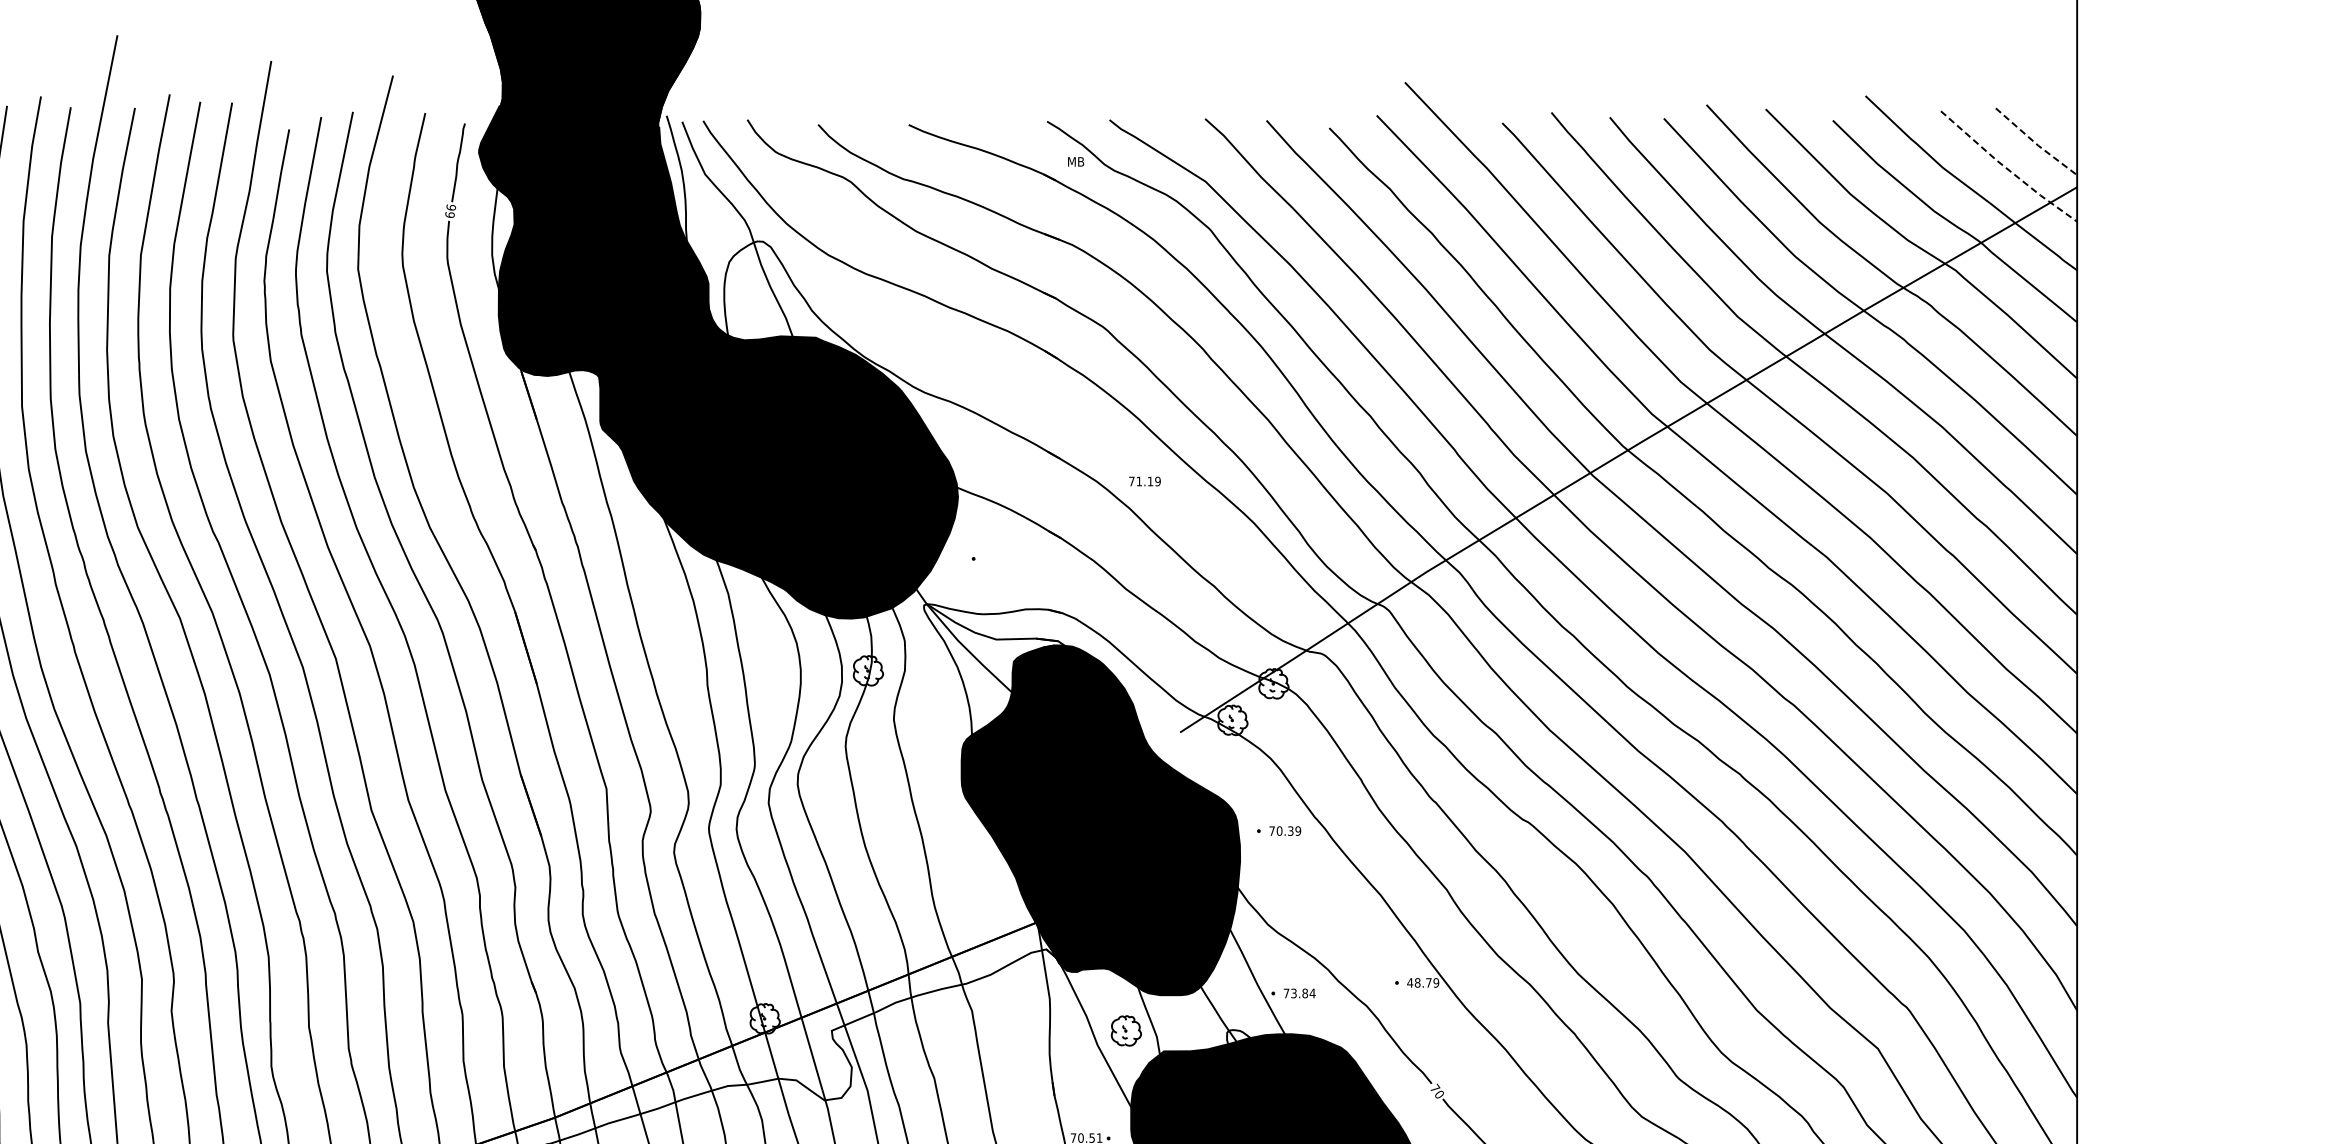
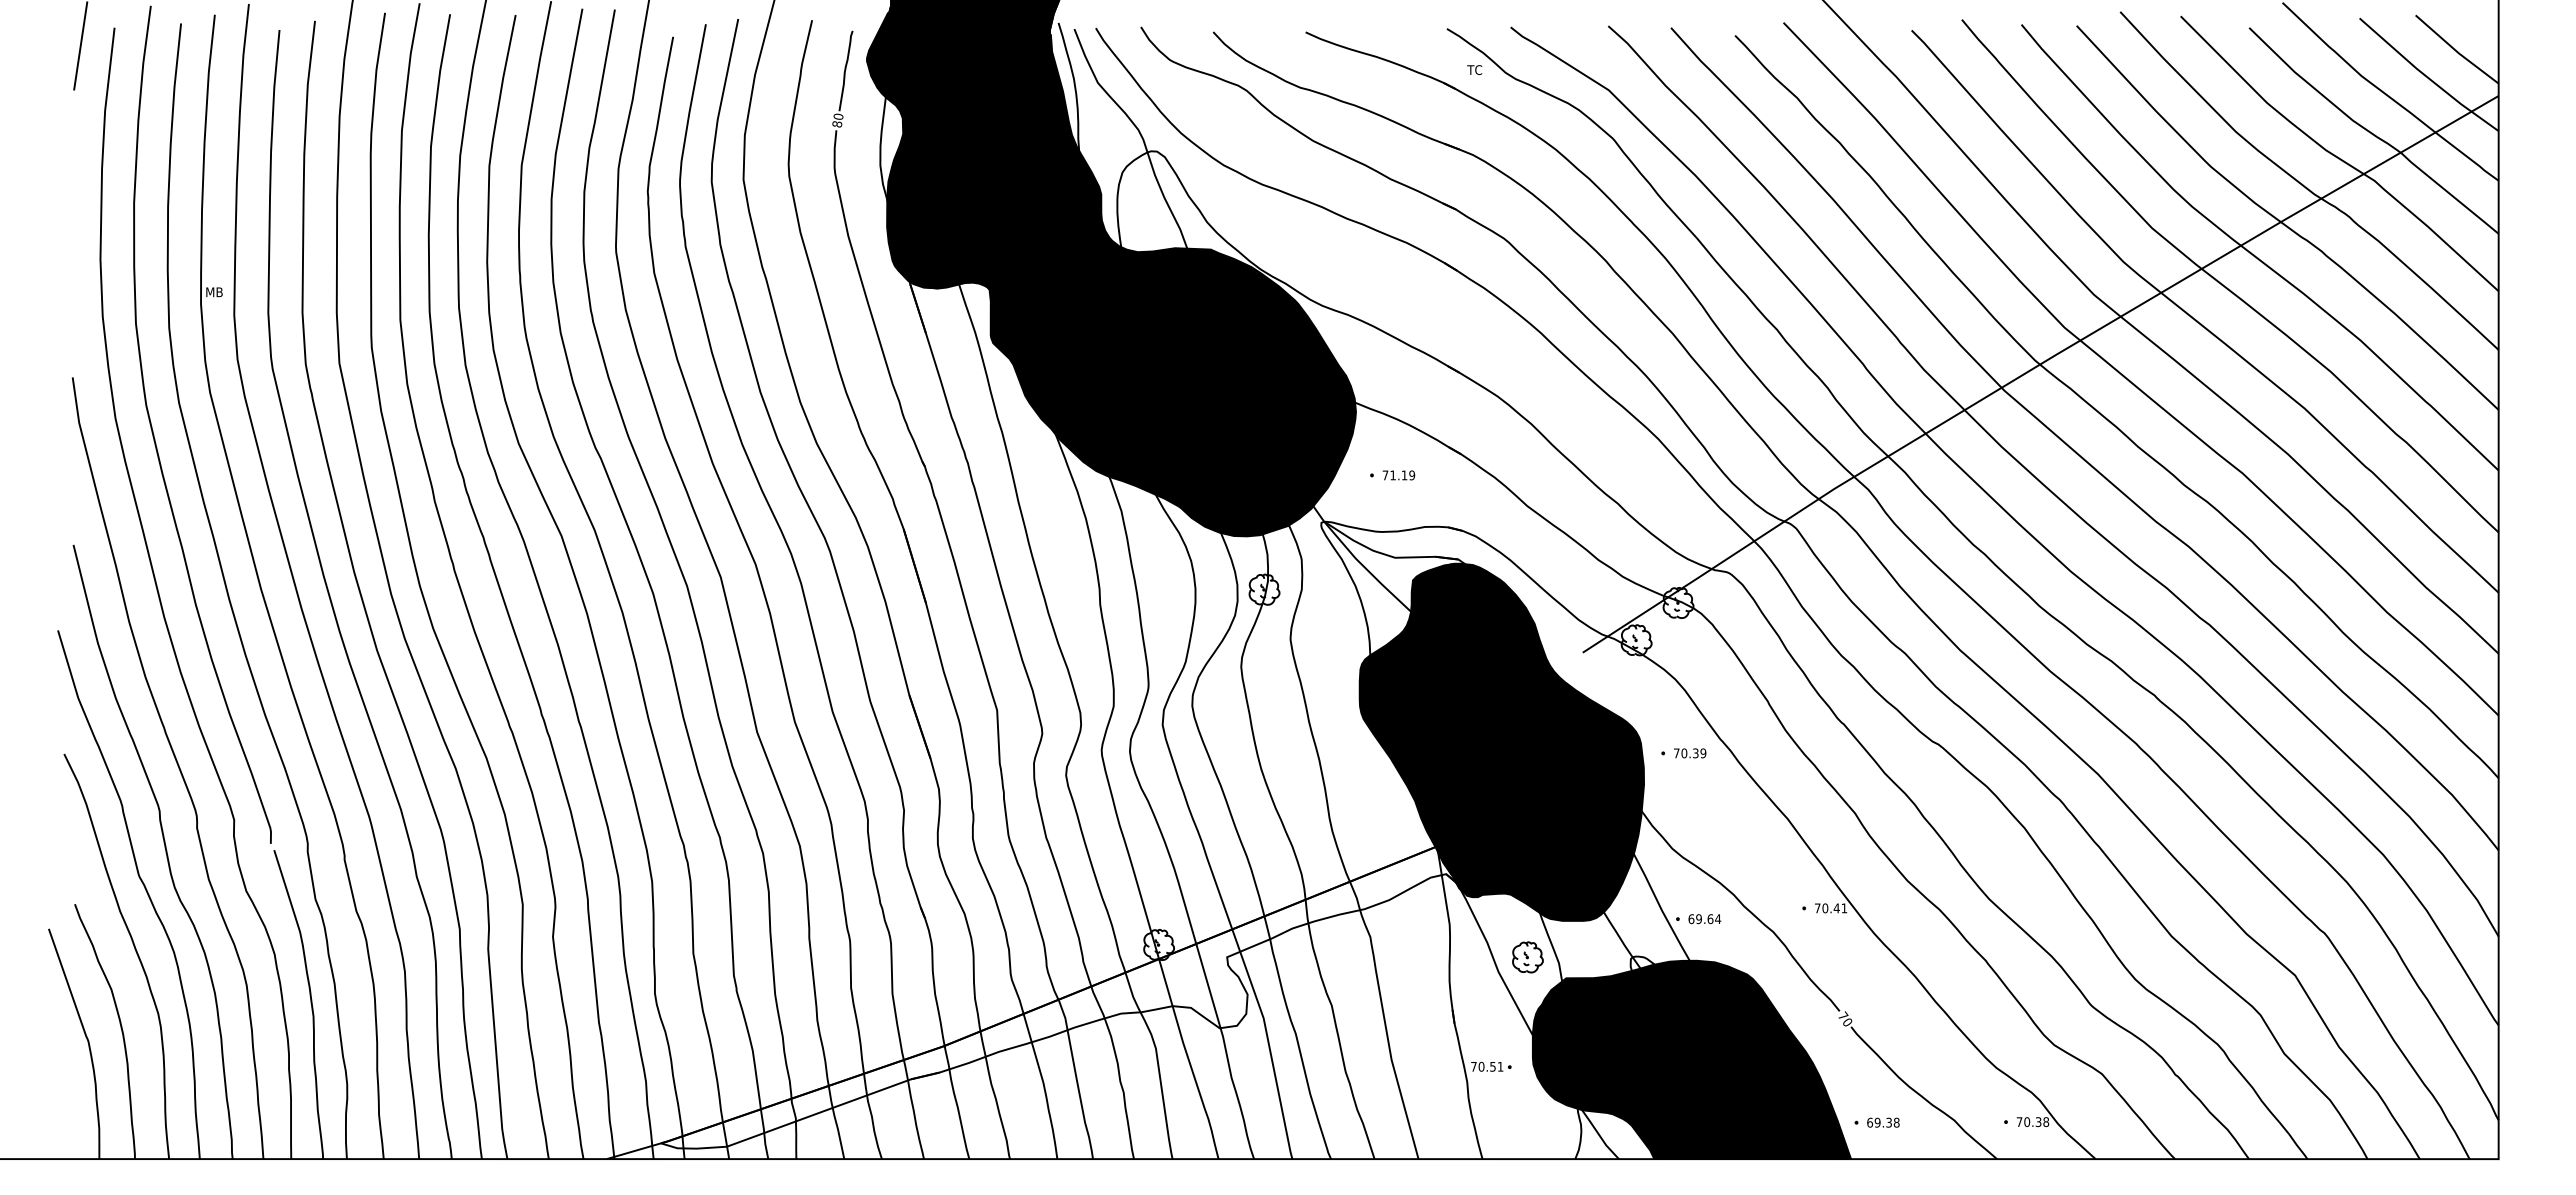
line: (2035, 143) -> (2456, 51), dashed -> solid
text: (1075, 162) -> (1475, 70), MB -> TC
line: (2007, 169) -> (2427, 77), dashed -> solid
text: (450, 211) -> (837, 120), 66 -> 80
text: (1144, 481) -> (1398, 475), moved
text: (1422, 983) -> (1830, 908), 48.79 -> 70.41
text: (1295, 993) -> (1700, 919), 73.84 -> 69.64

